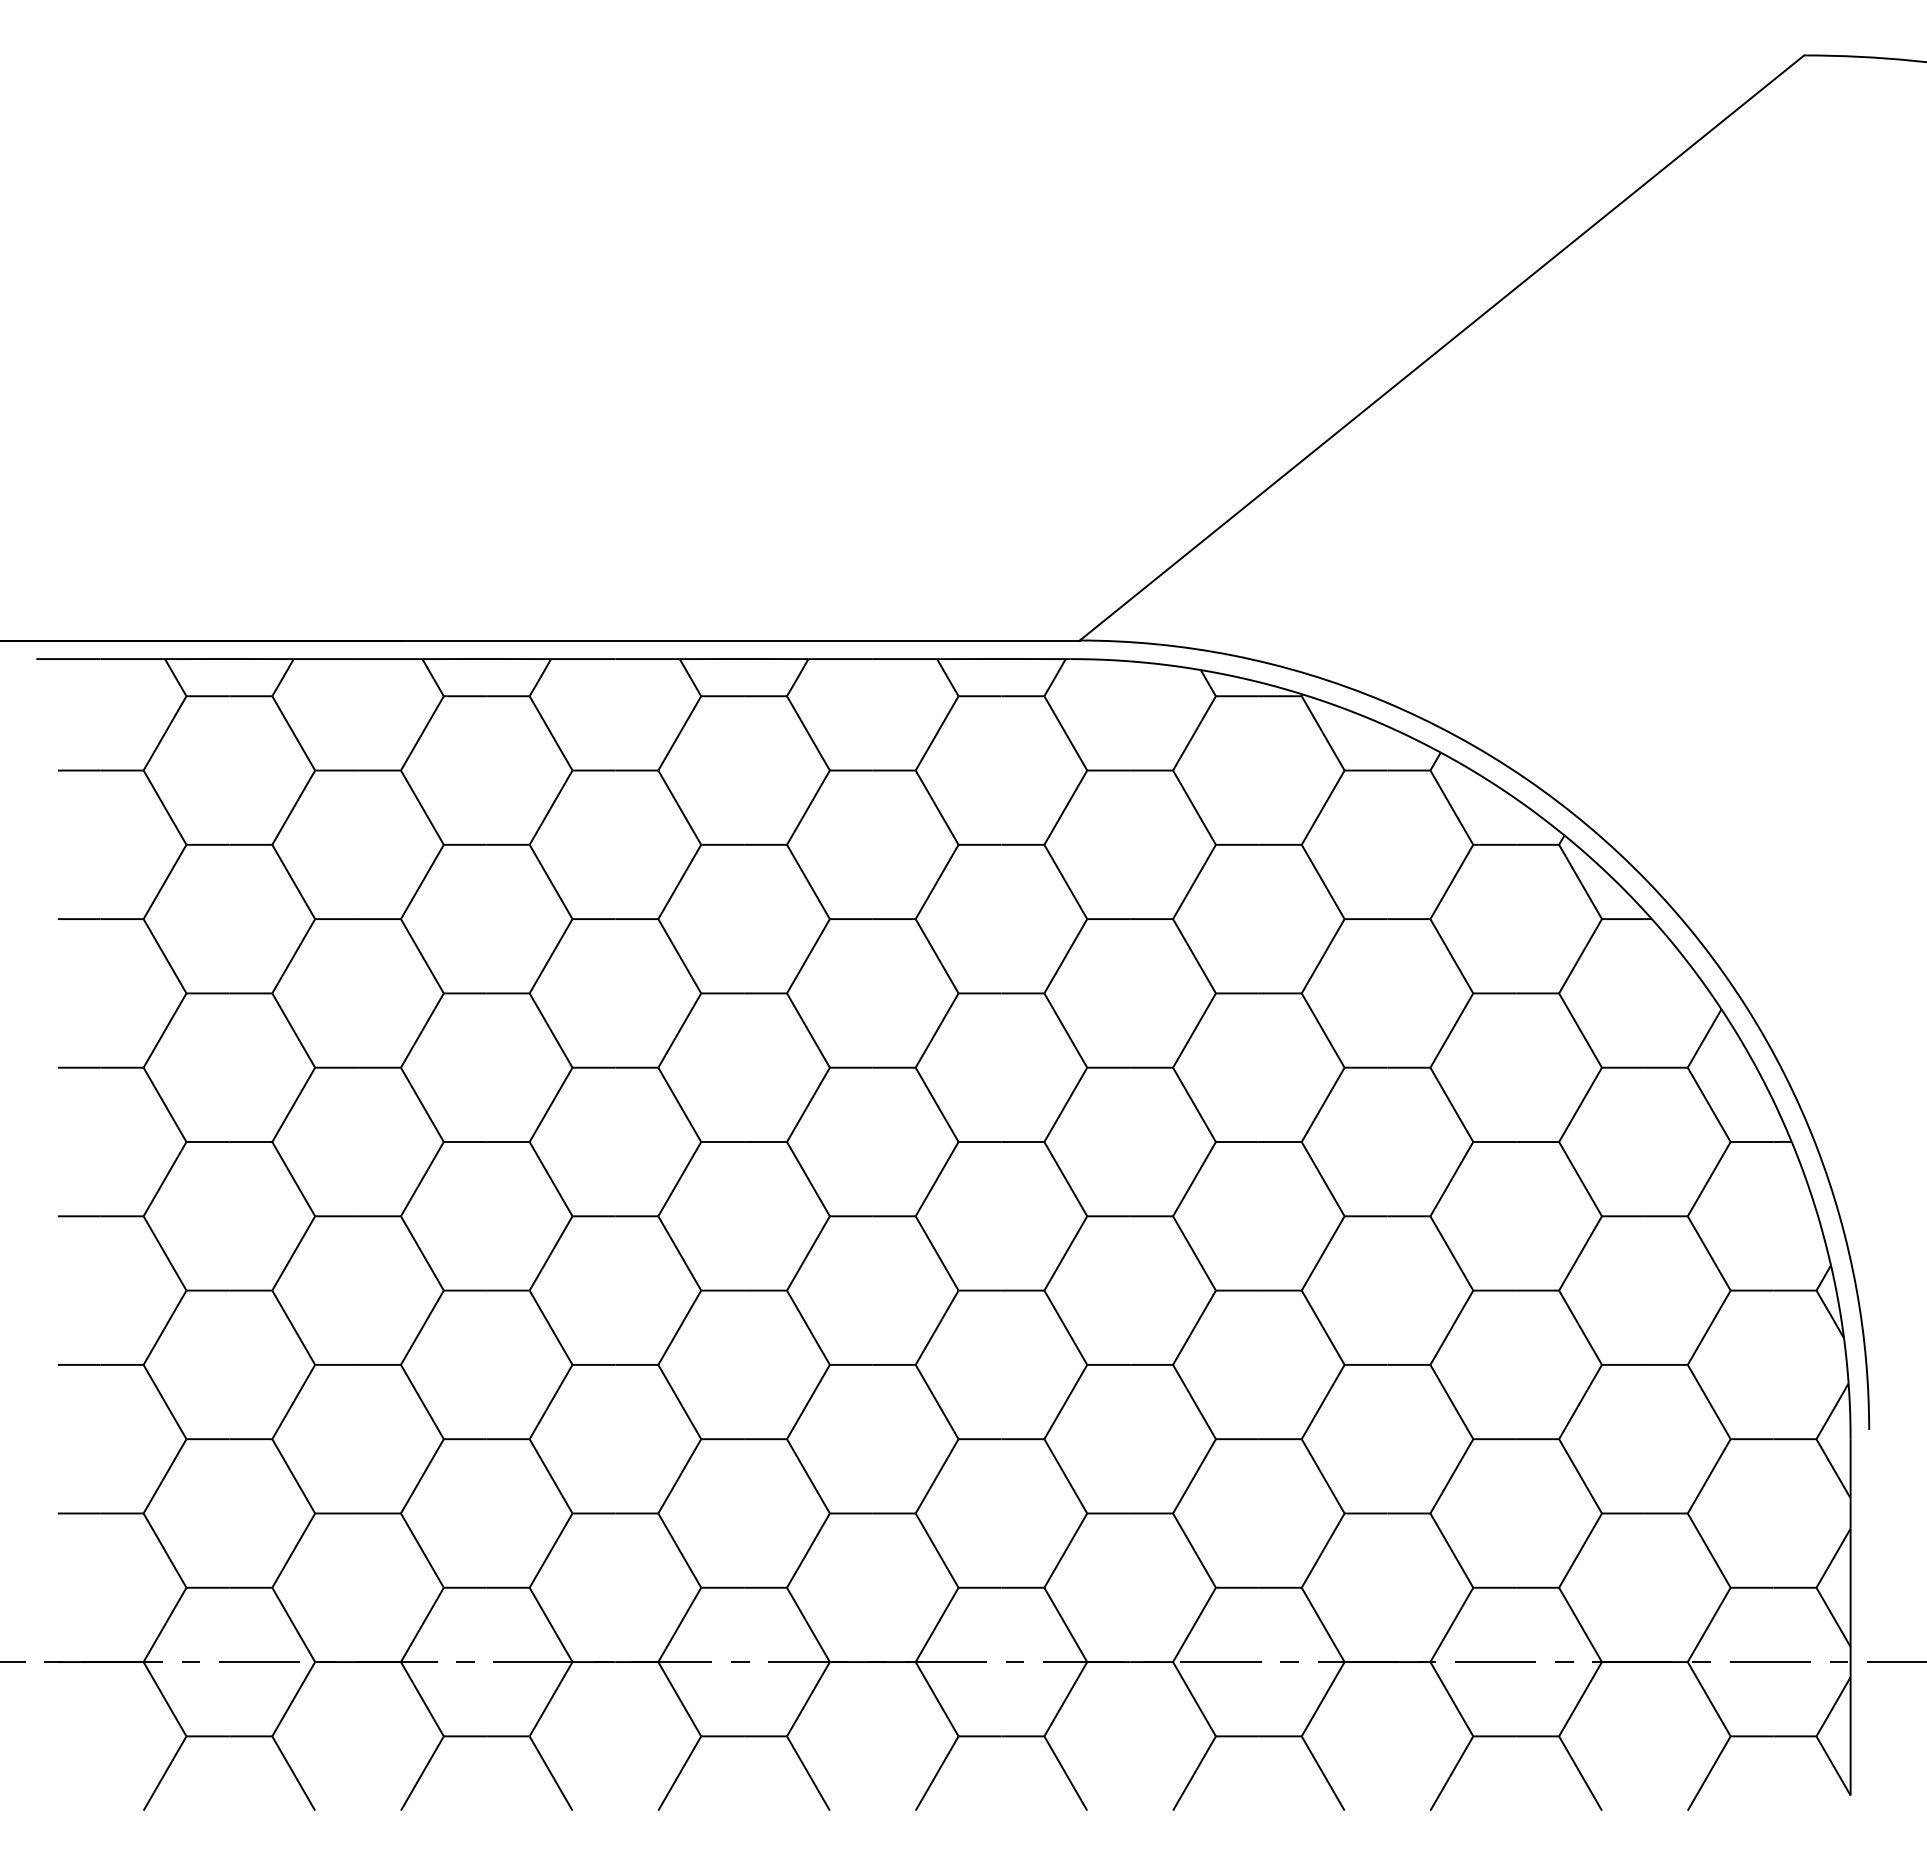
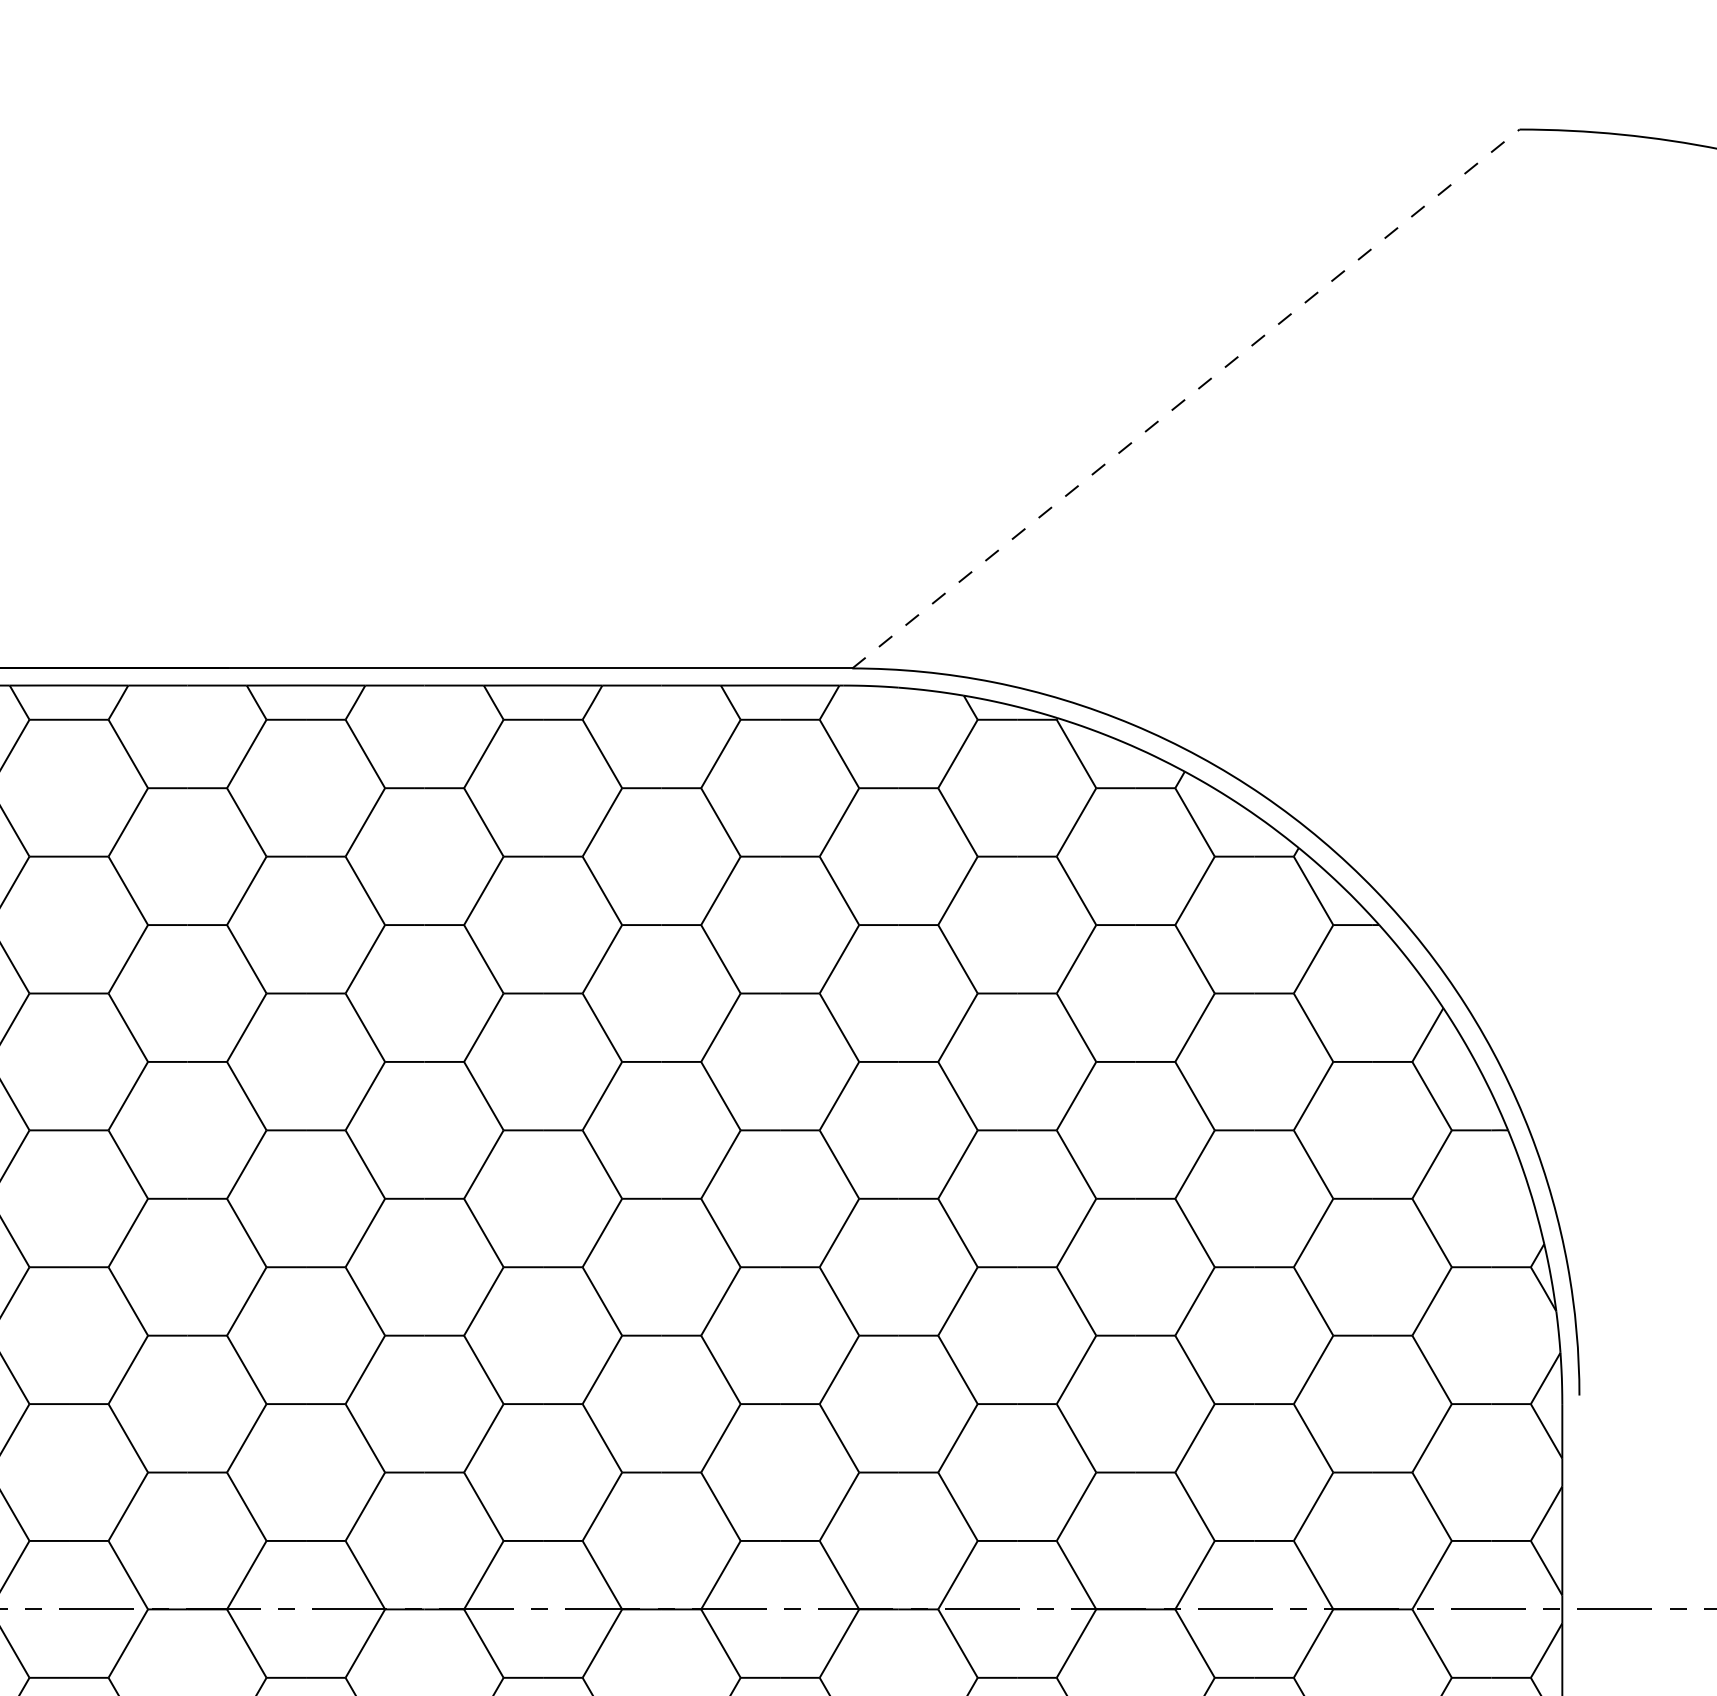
line: (1441, 347) -> (1185, 398), solid -> dashed

